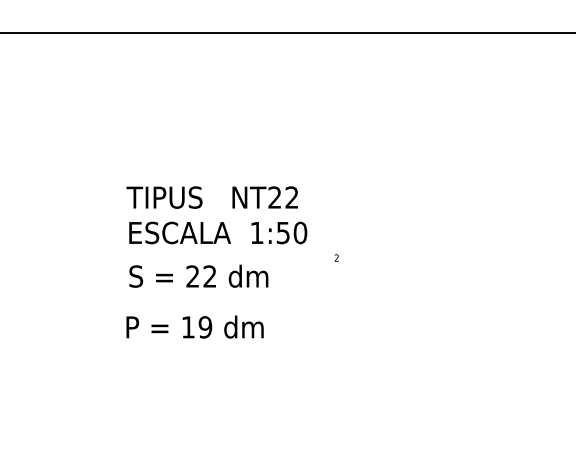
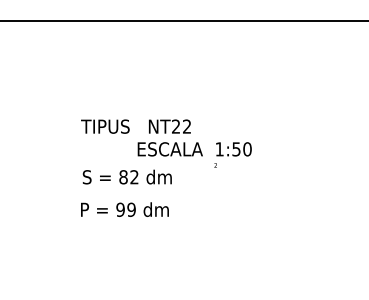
text: (217, 233) -> (194, 149), moved
text: (192, 276) -> (123, 177), 22 -> 82
text: (188, 326) -> (120, 209), 19 -> 99

